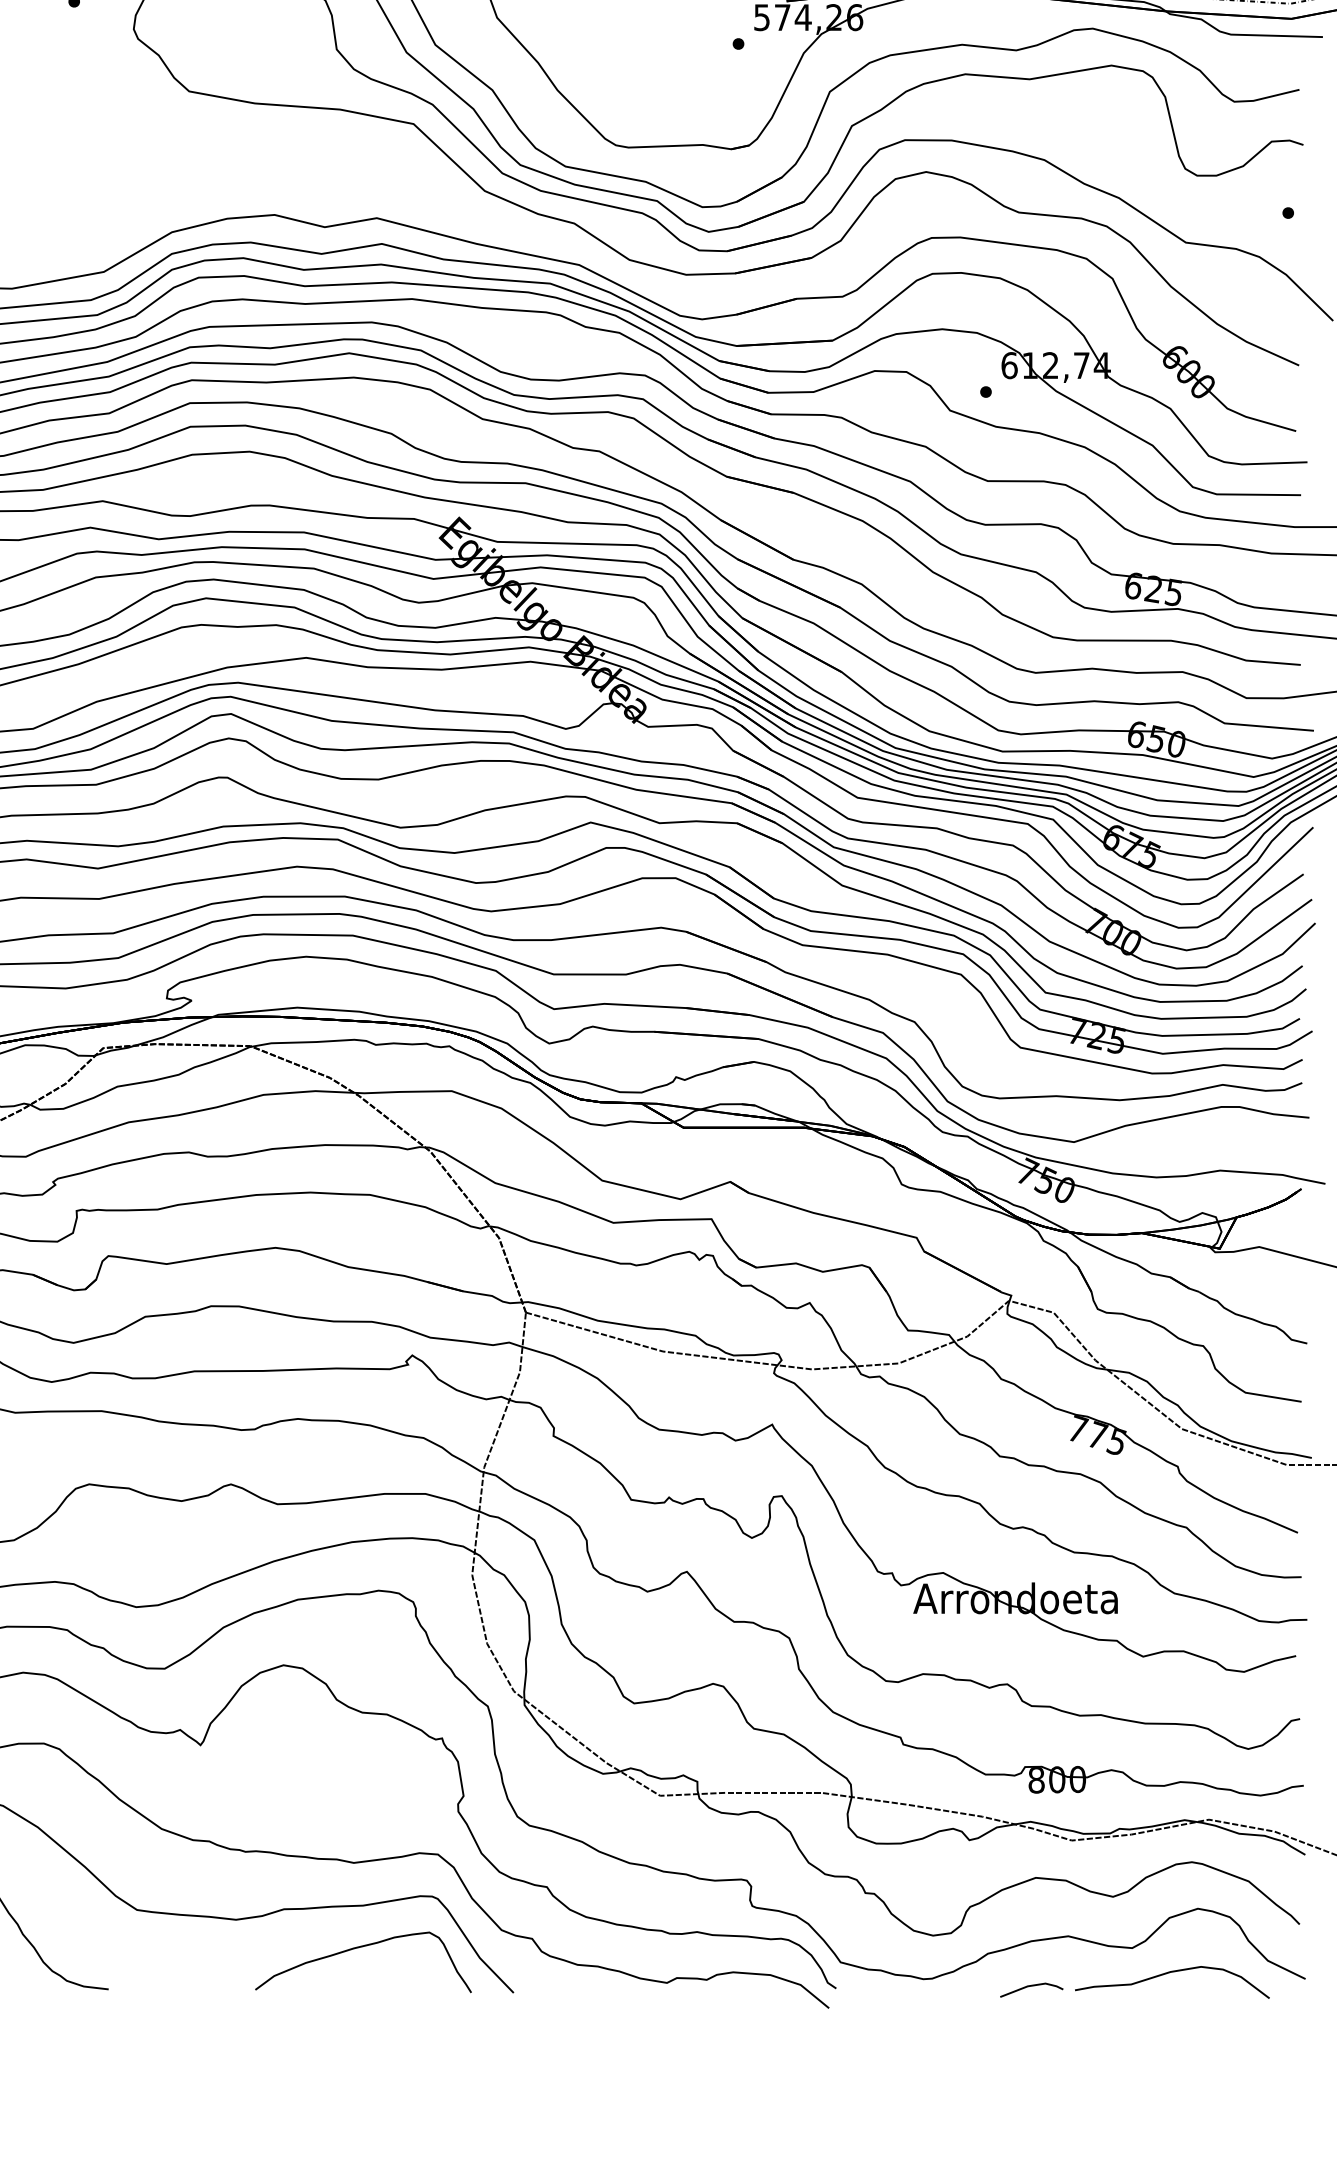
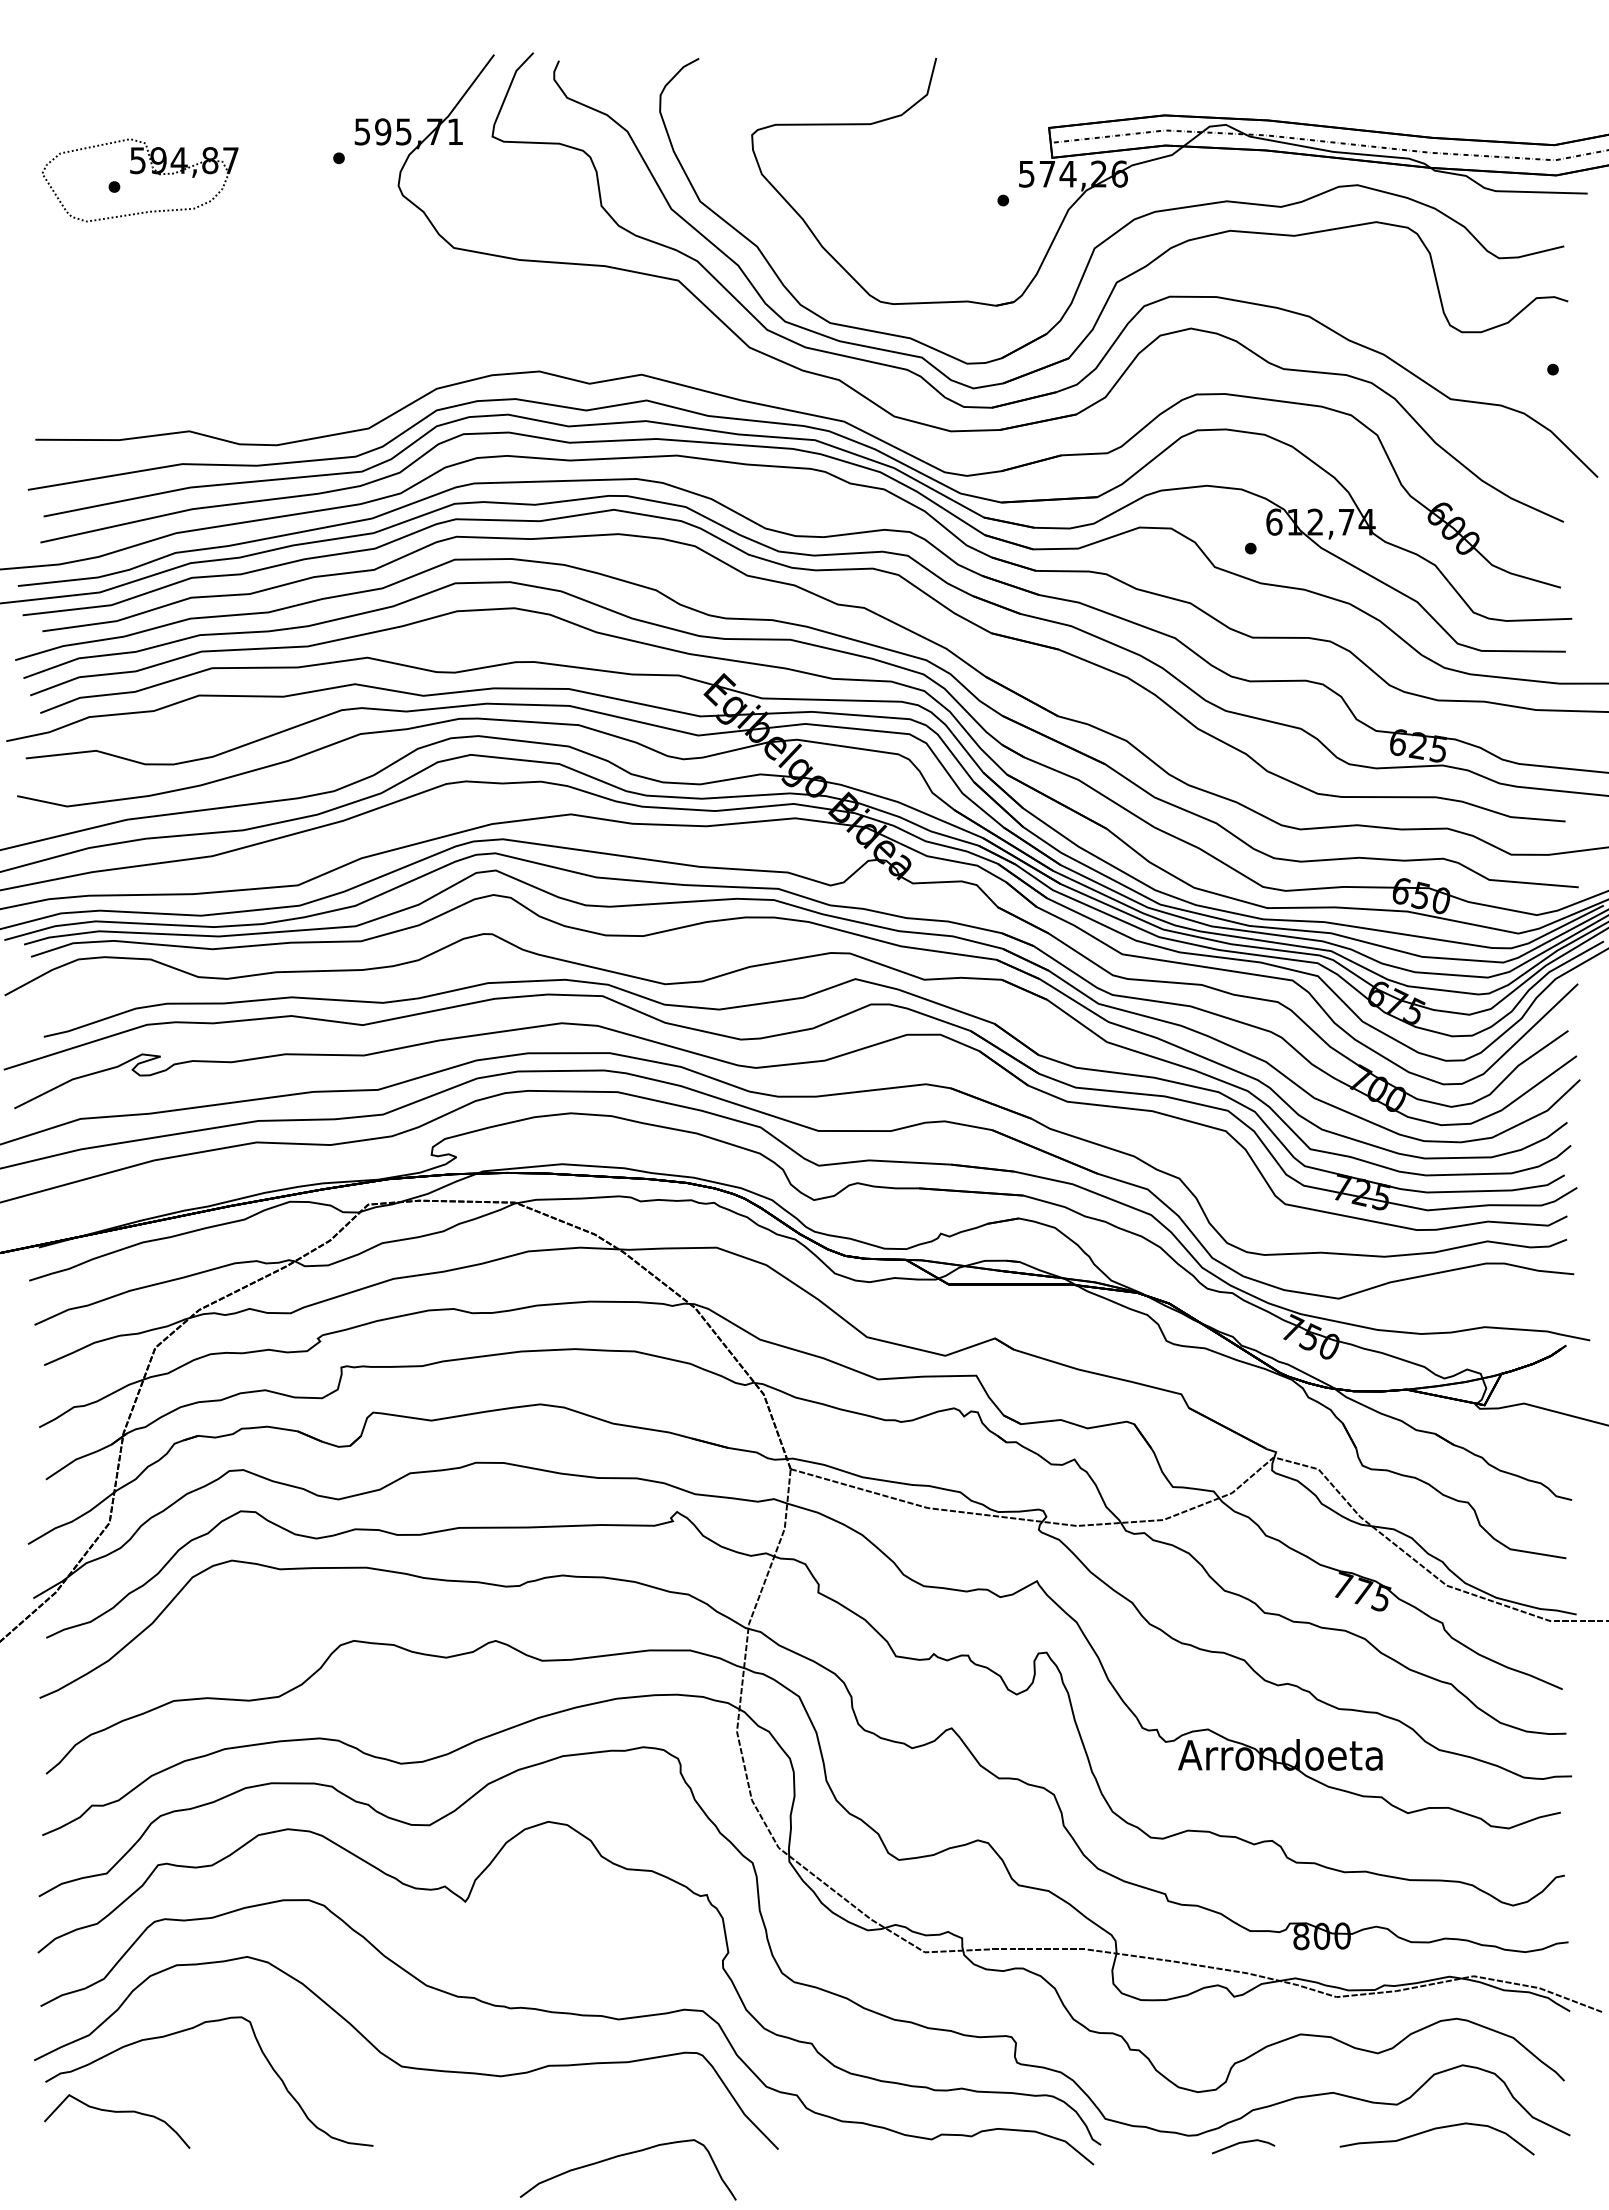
curve: (360, 1947) -> (625, 2155), moved
line: (1031, 1986) -> (1243, 2143), moved

